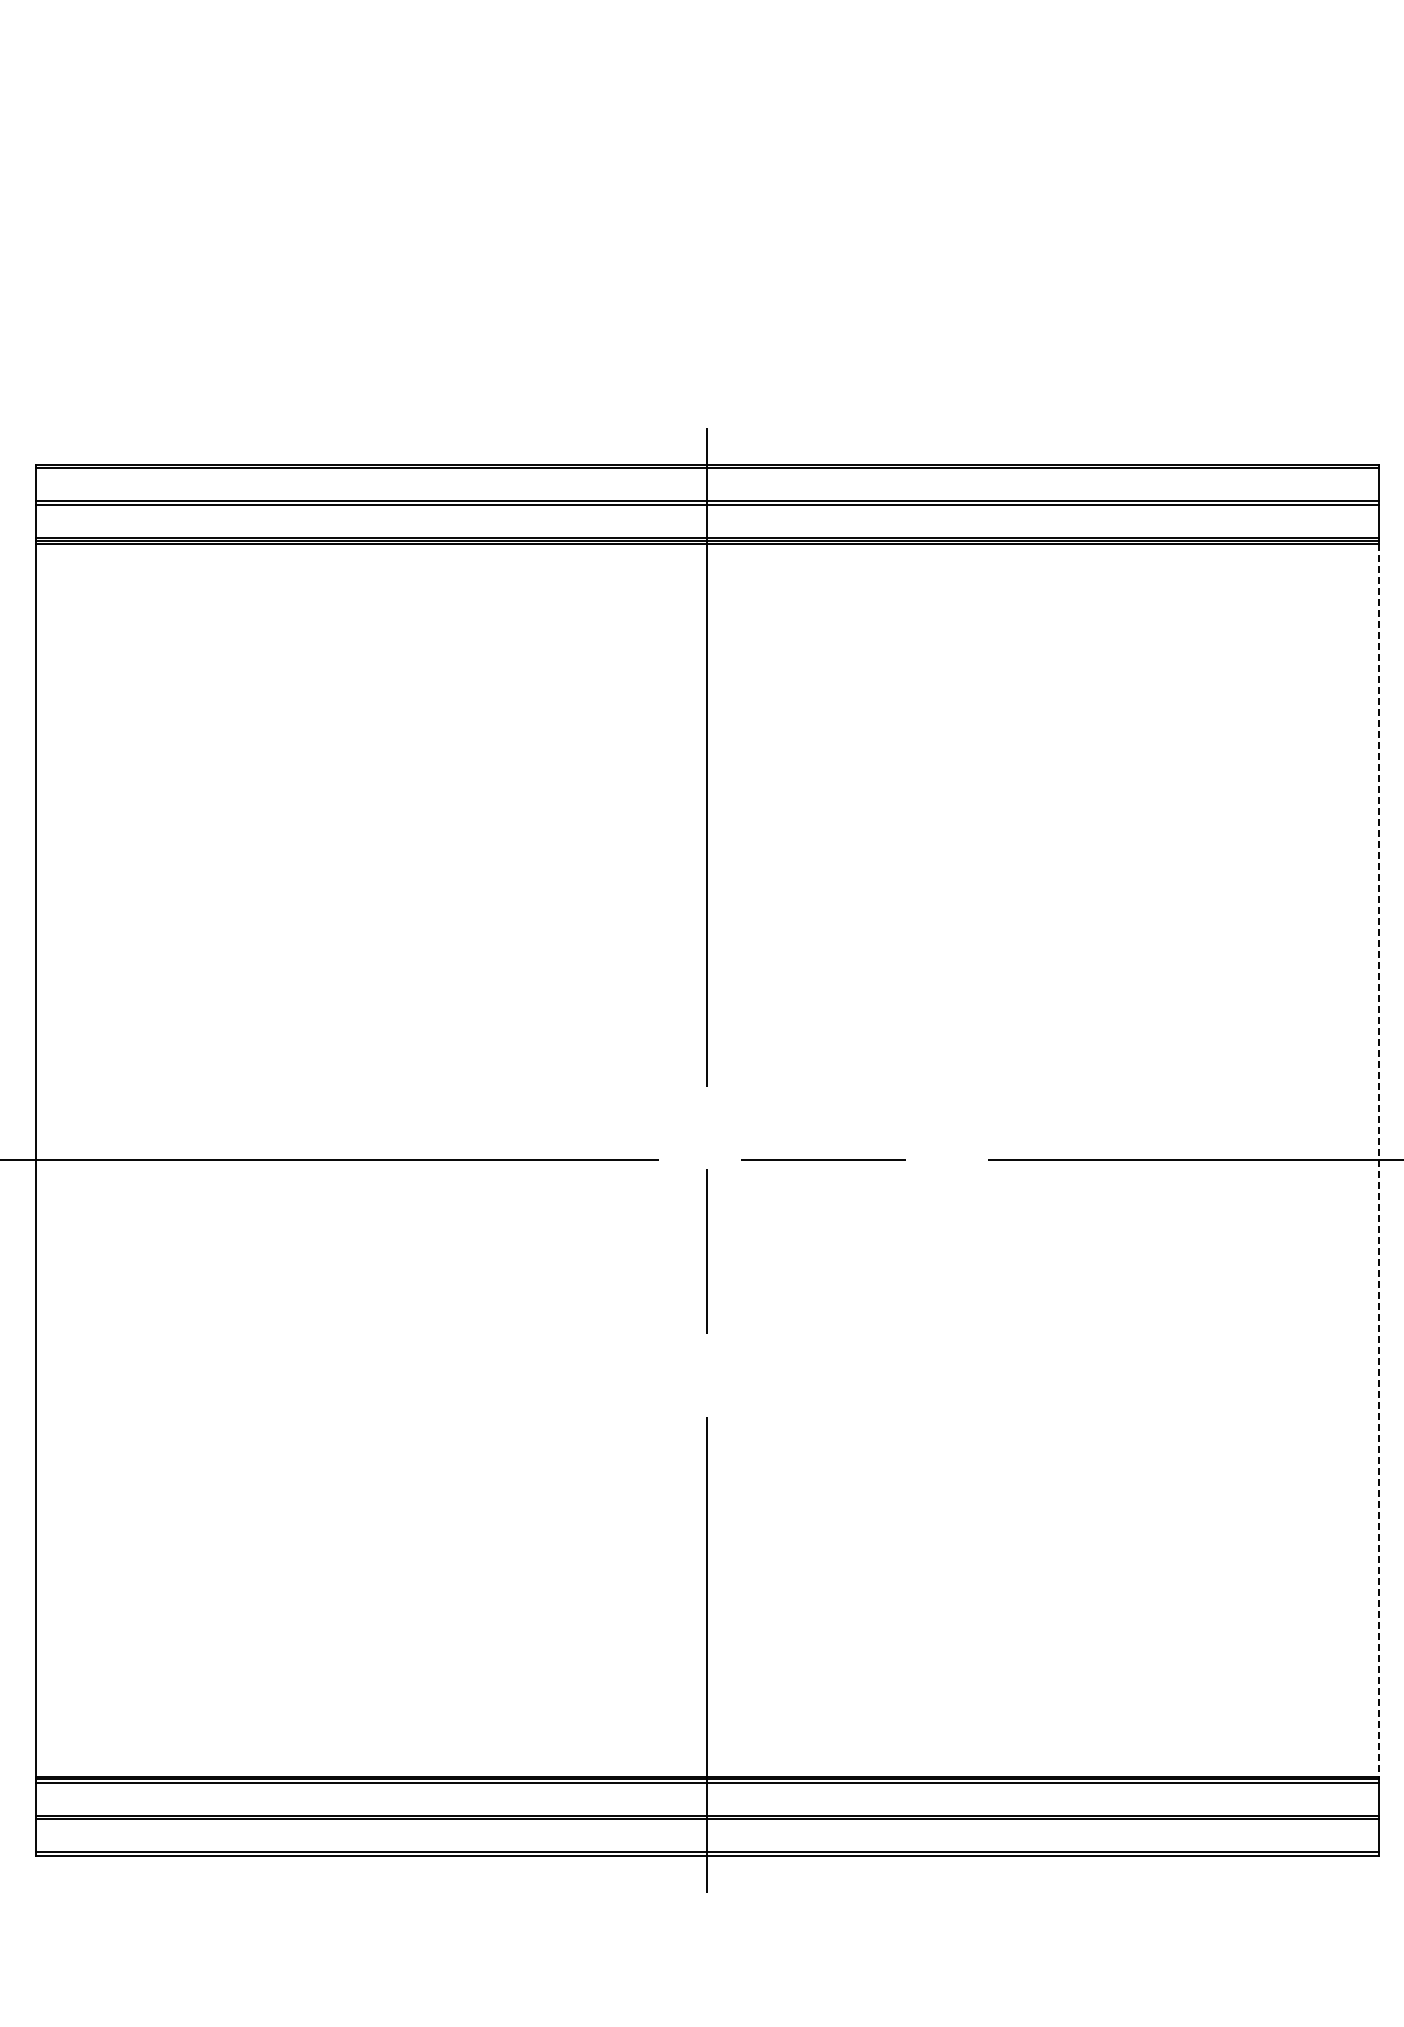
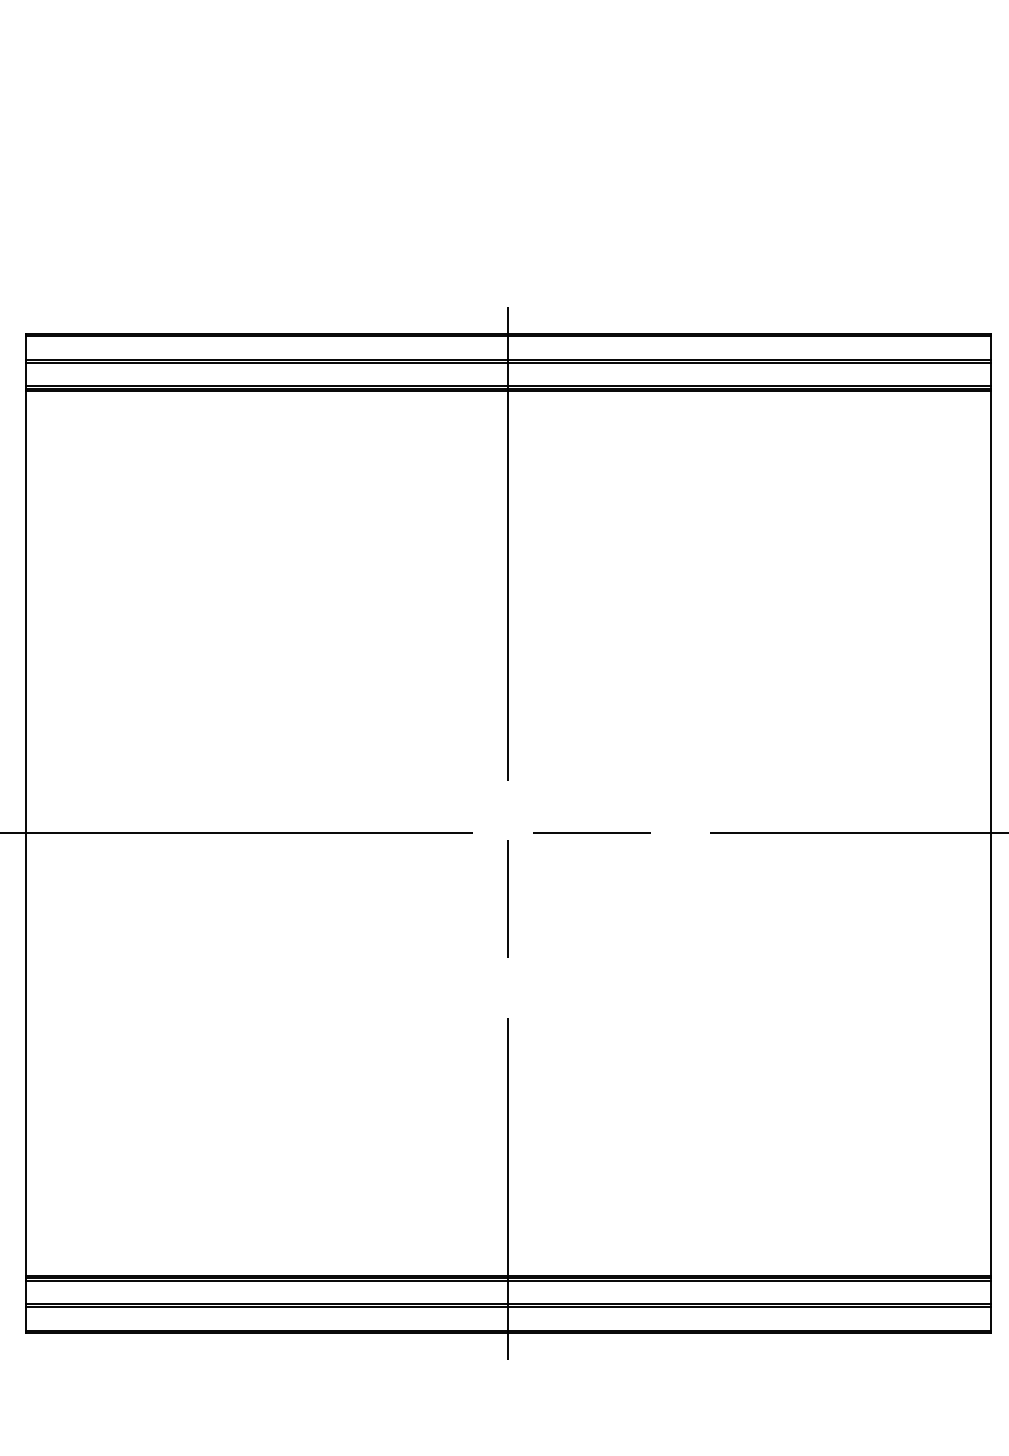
line: (1378, 1160) -> (990, 833), dashed -> solid

